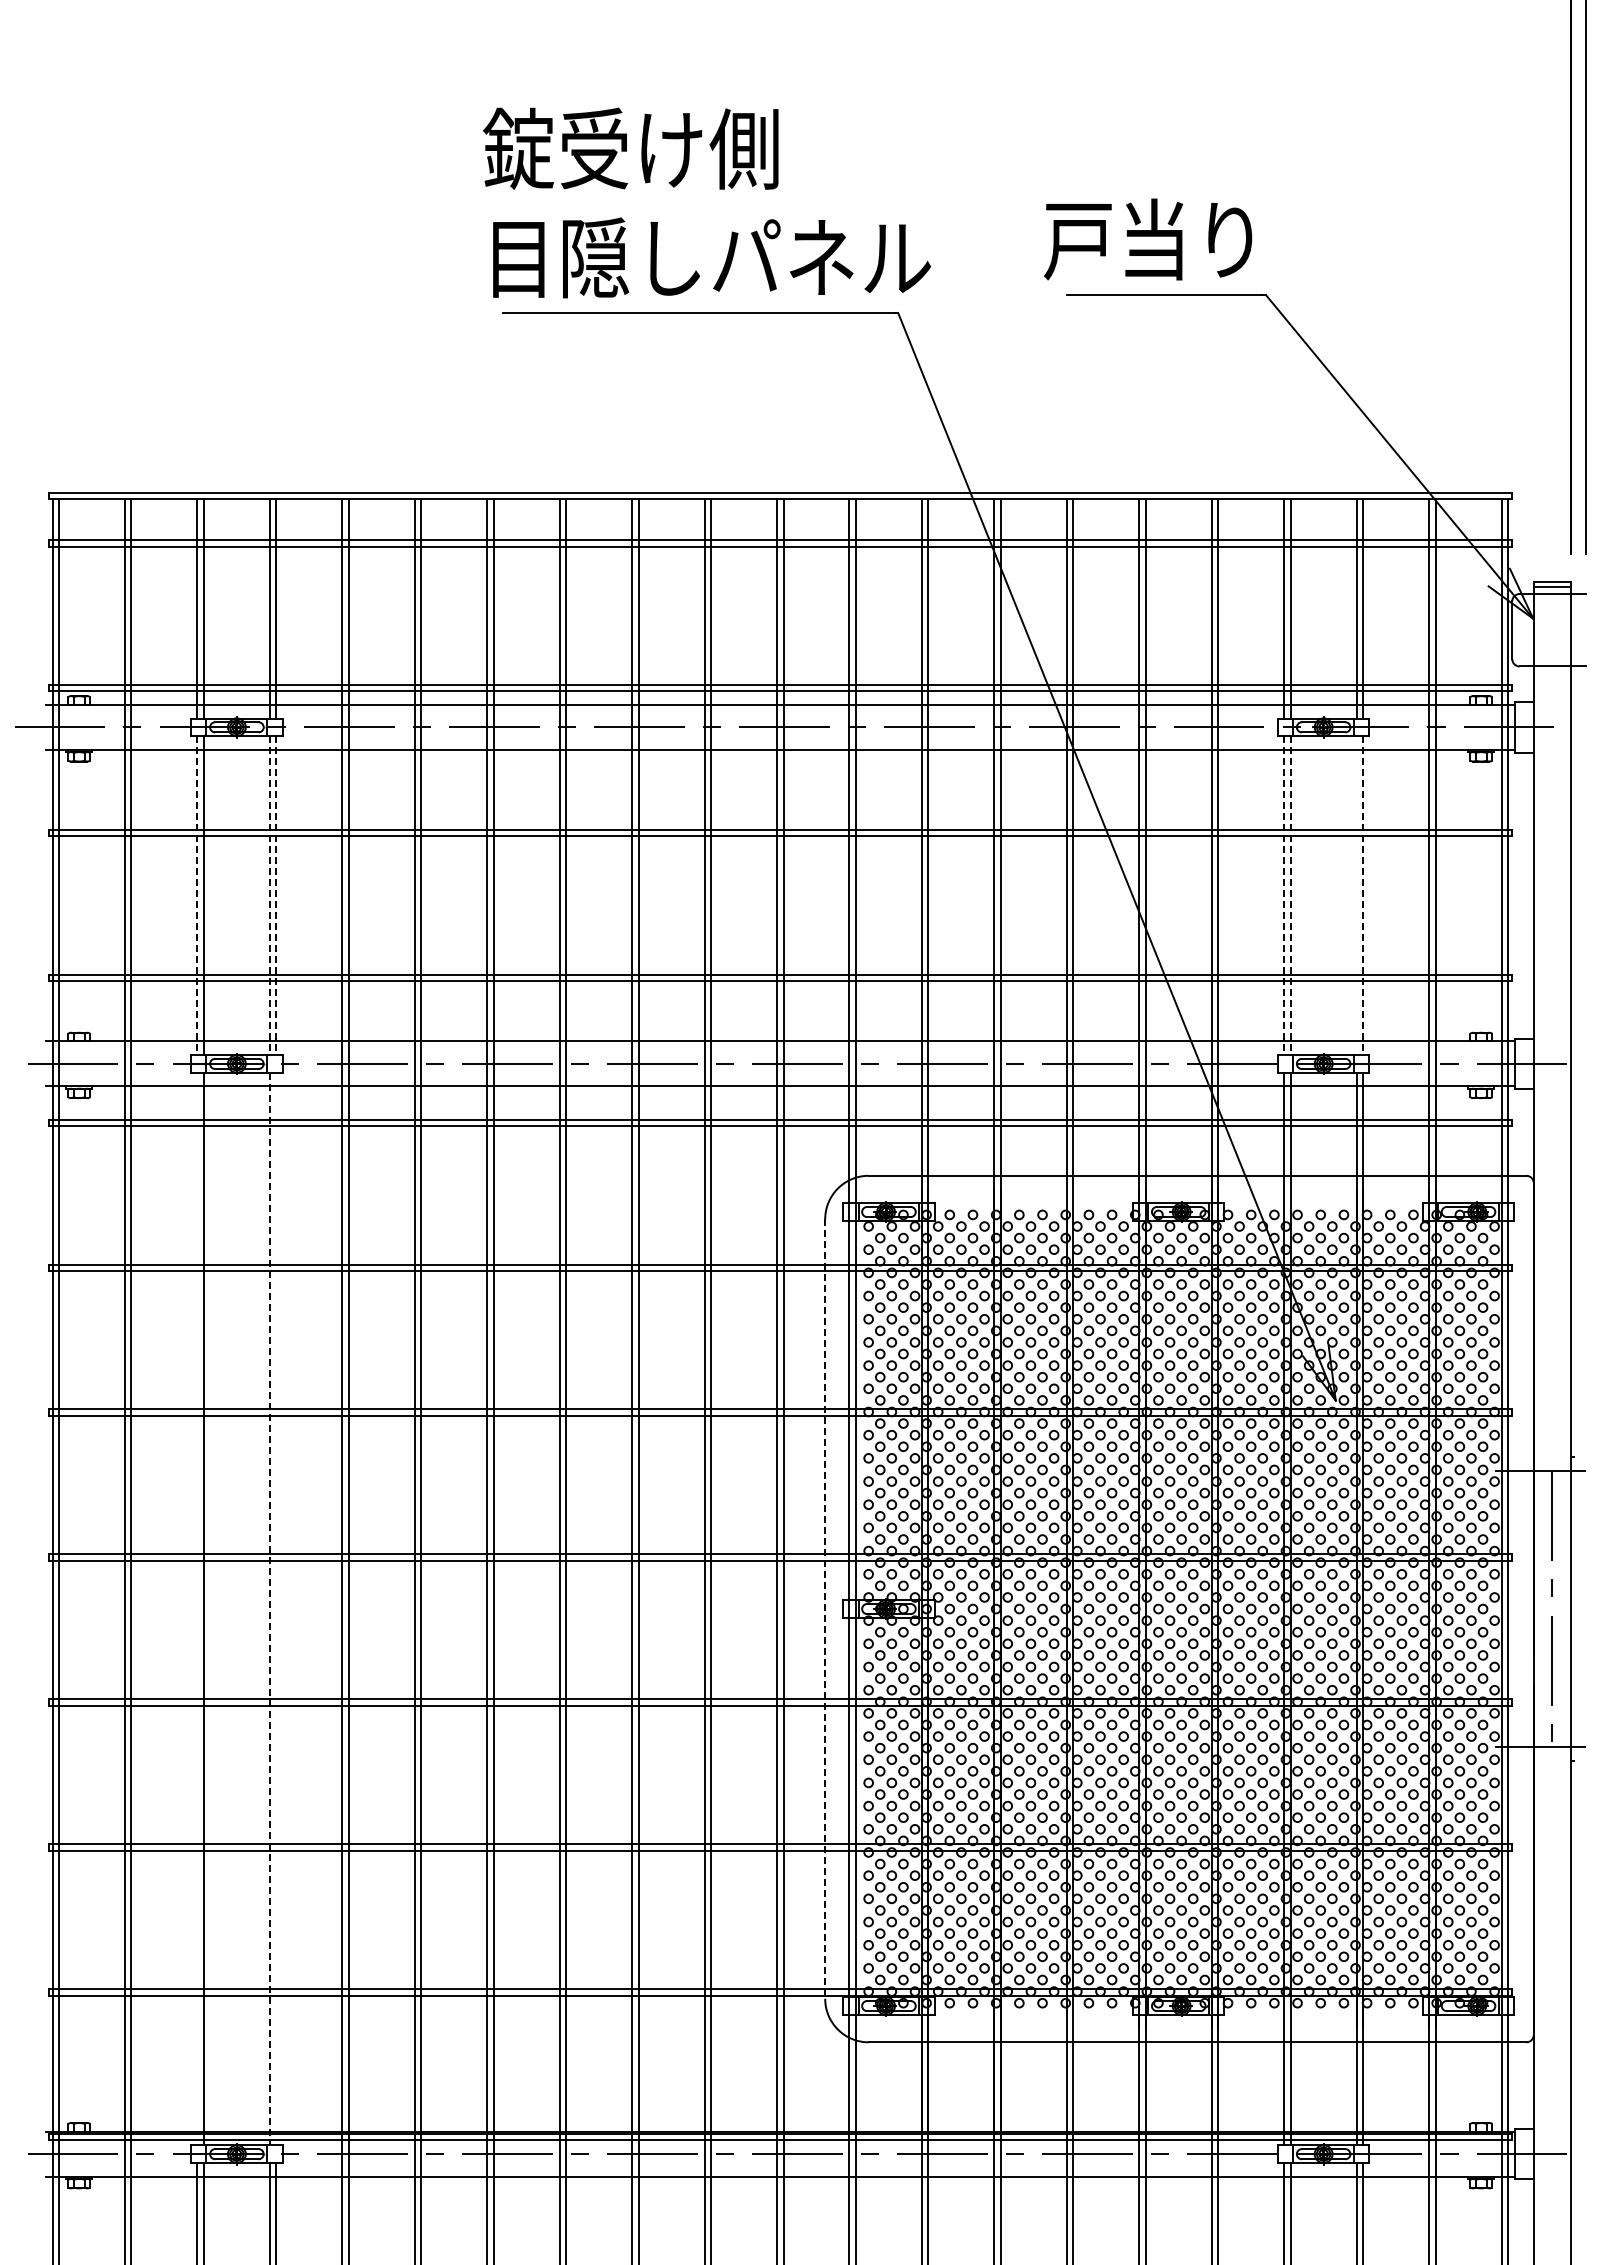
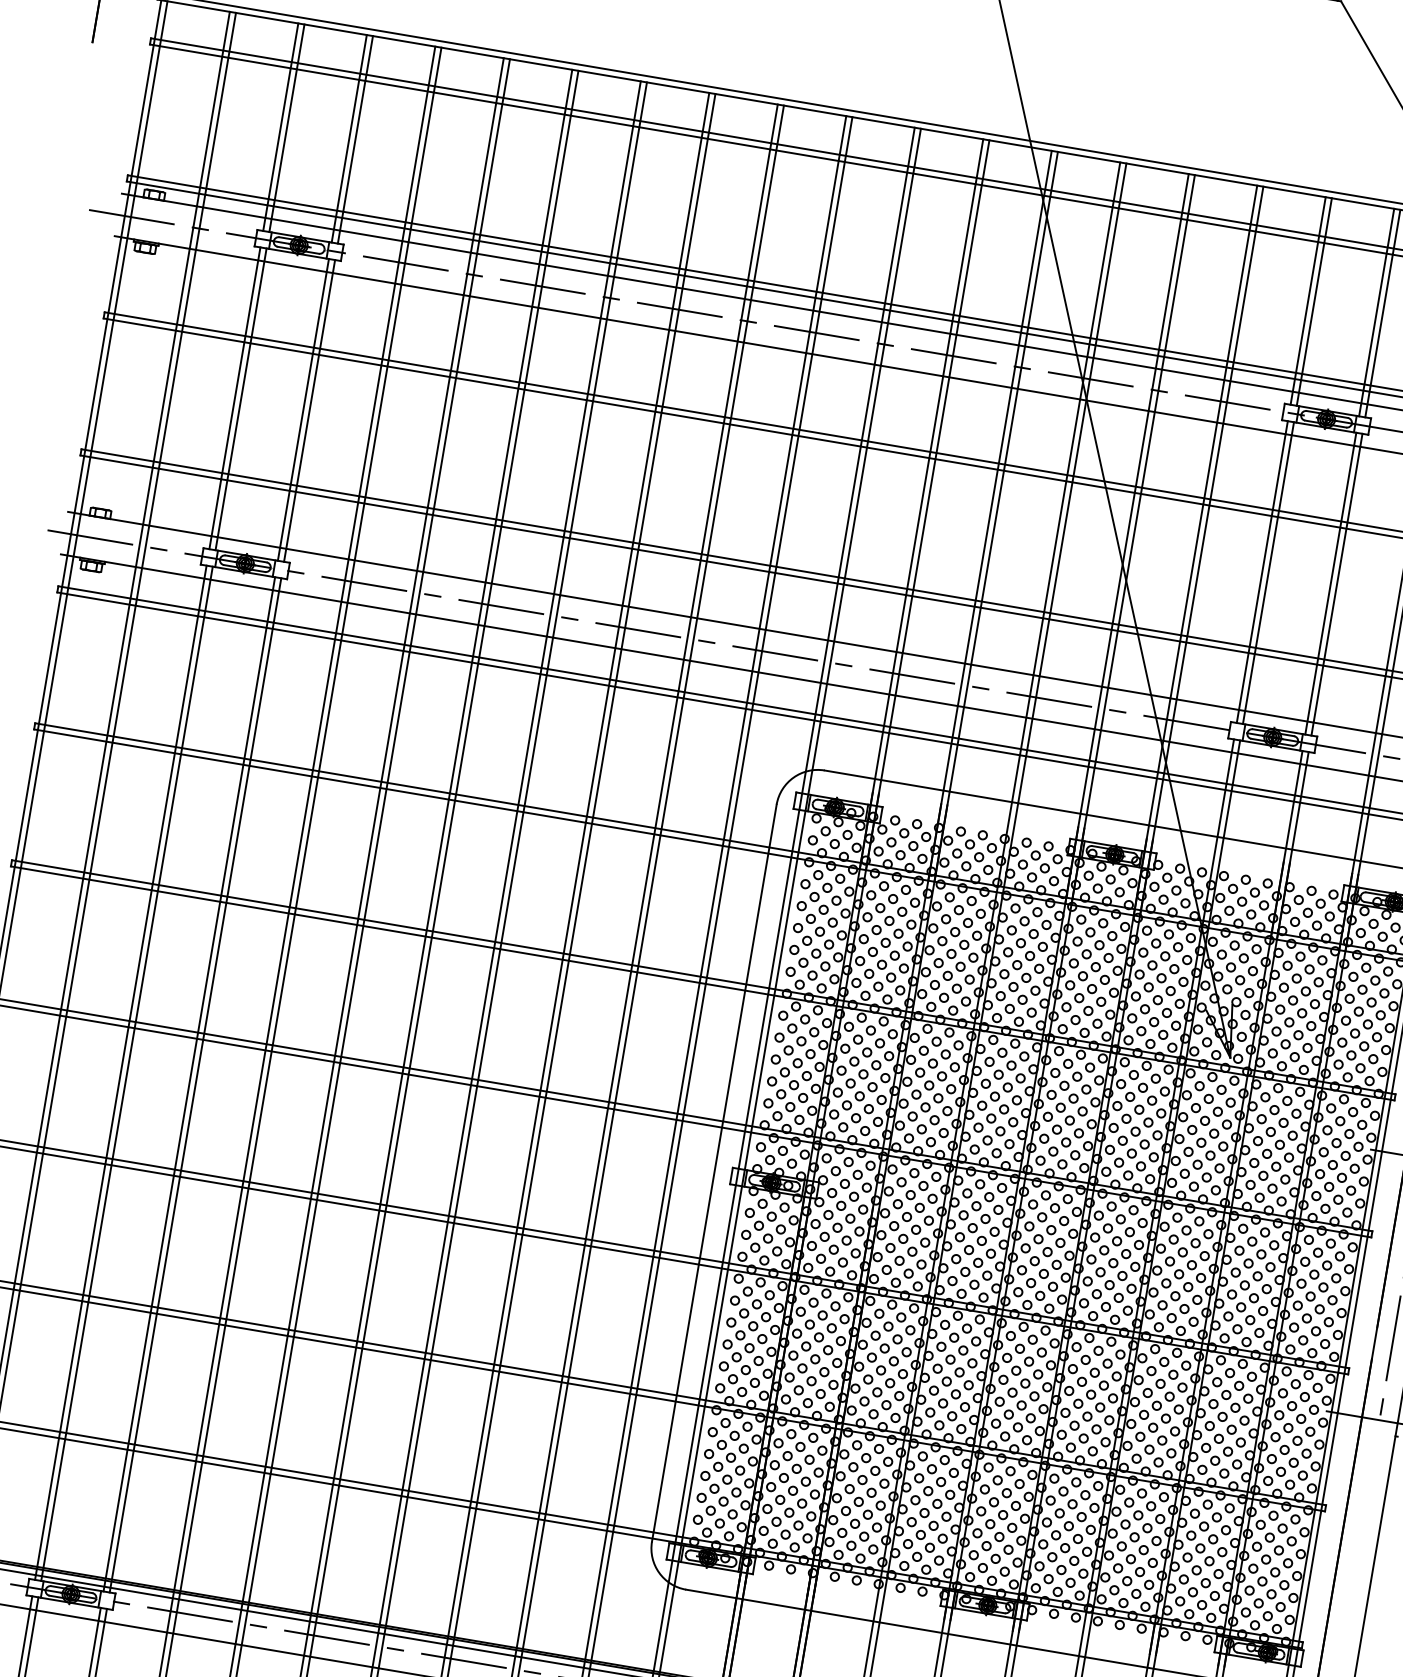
line: (197, 895) -> (235, 398), dashed -> solid
line: (269, 895) -> (303, 409), dashed -> solid
line: (276, 895) -> (309, 410), dashed -> solid
line: (1284, 895) -> (1262, 572), dashed -> solid
line: (1290, 895) -> (1268, 572), dashed -> solid
line: (1356, 895) -> (1330, 583), added
line: (1363, 895) -> (1337, 584), dashed -> solid
line: (197, 1608) -> (121, 1072), added
line: (276, 1608) -> (195, 1084), added
line: (269, 1609) -> (188, 1084), dashed -> solid
line: (825, 1609) -> (714, 1173), dashed -> solid

